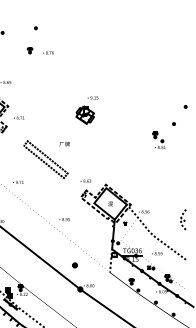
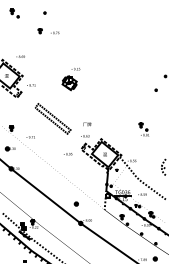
part: (86, 110) -> (70, 79), moved
part: (158, 140) -> (143, 129), moved
text: (65, 144) -> (87, 124), moved
text: (65, 219) -> (68, 154), moved

